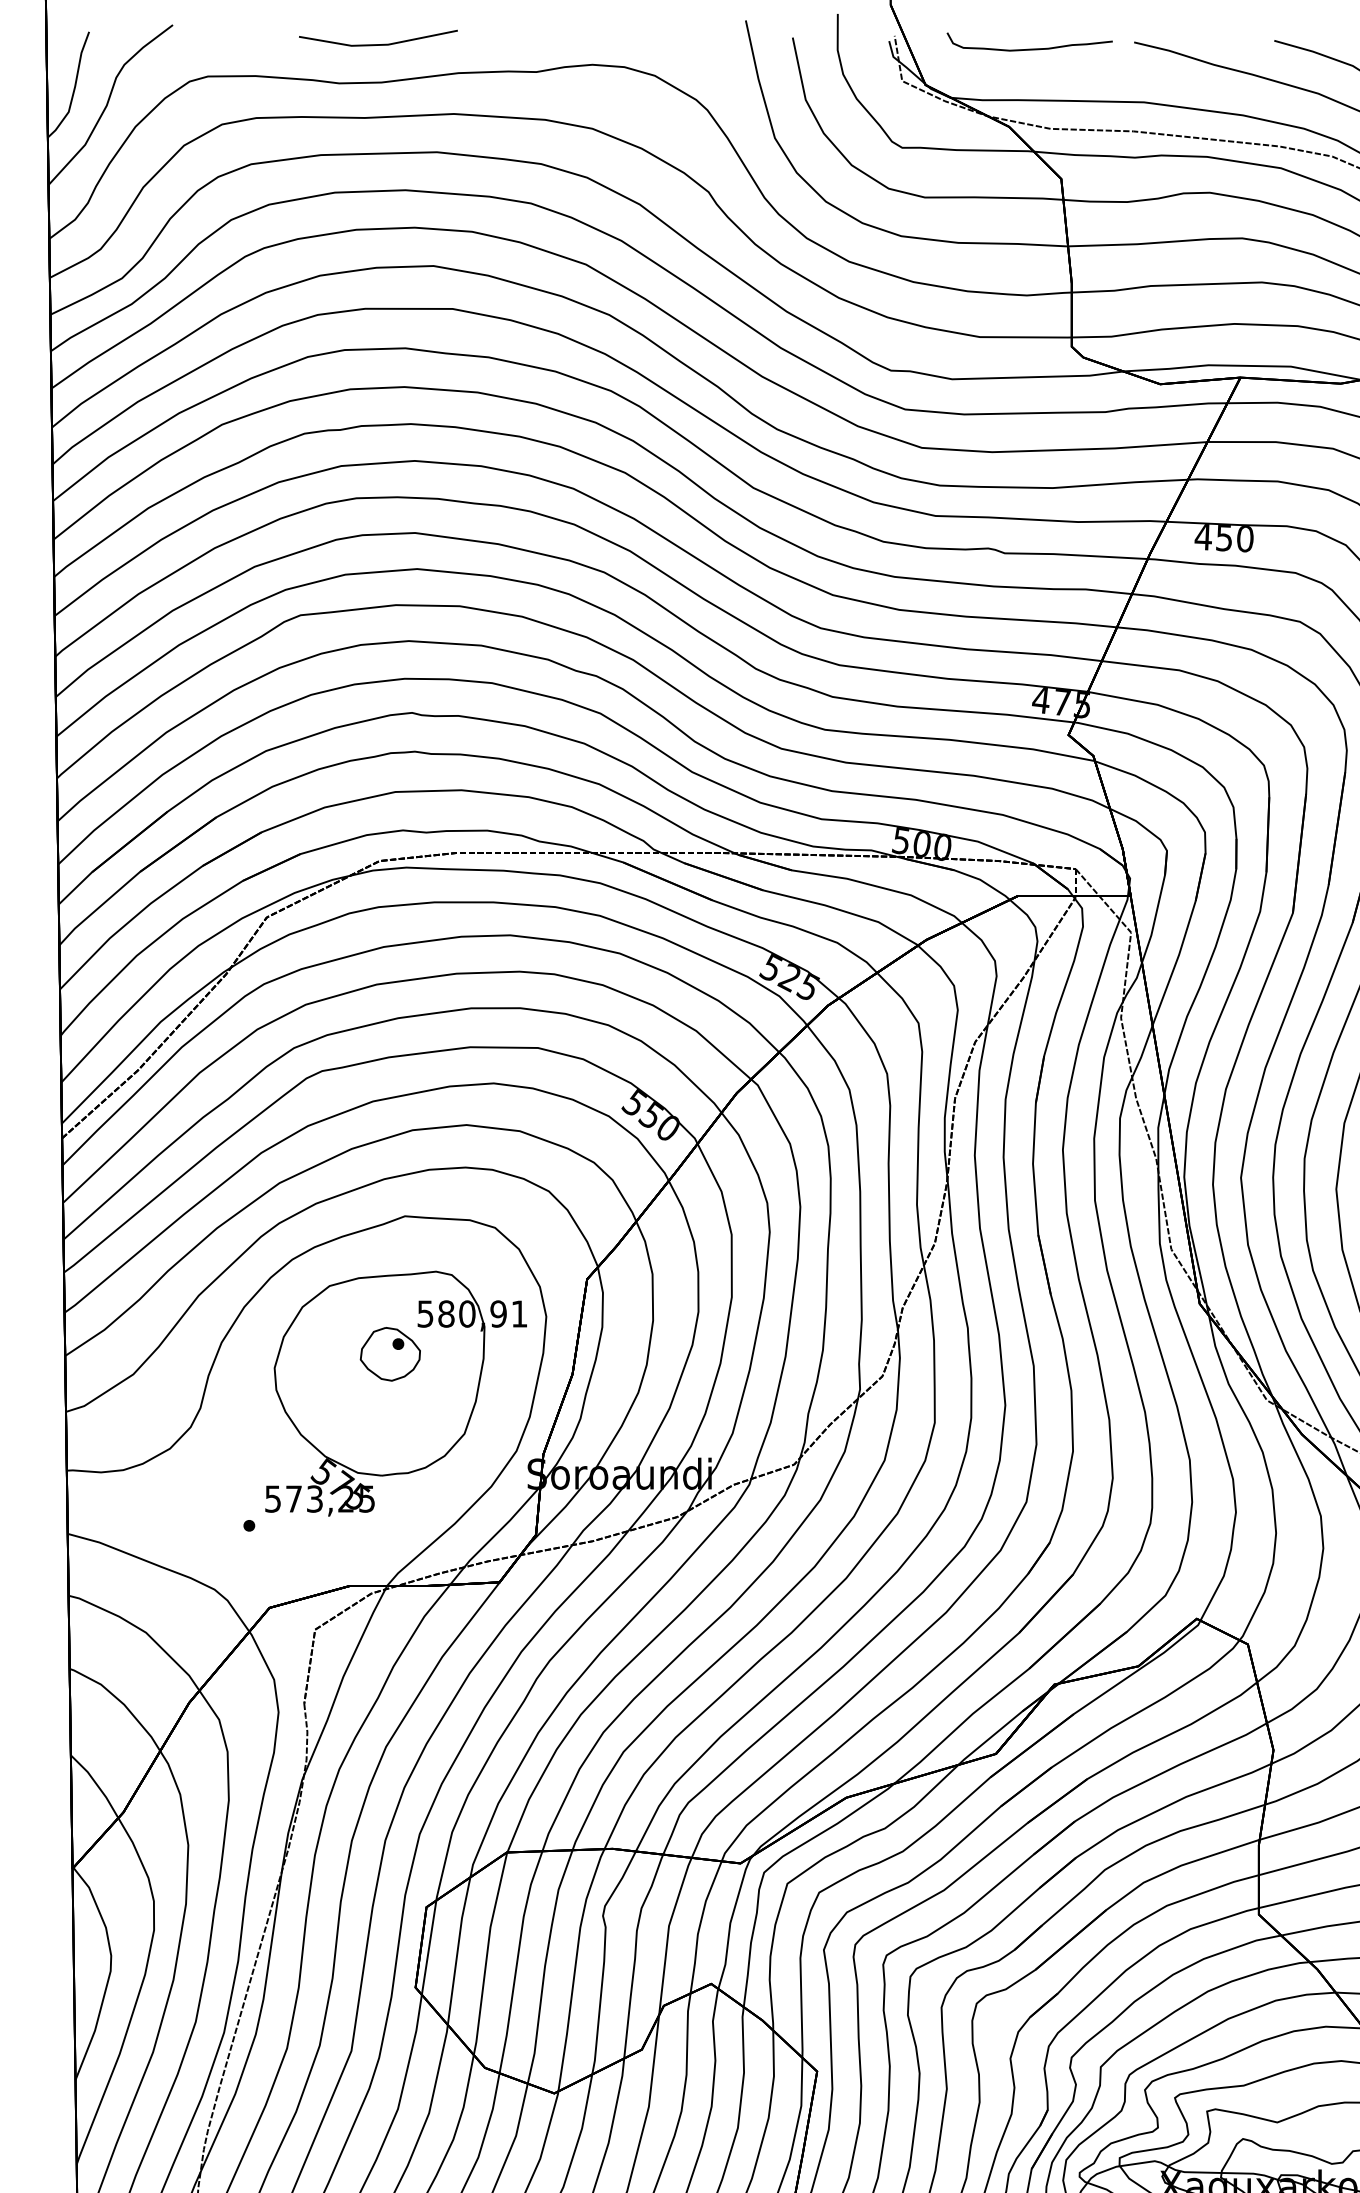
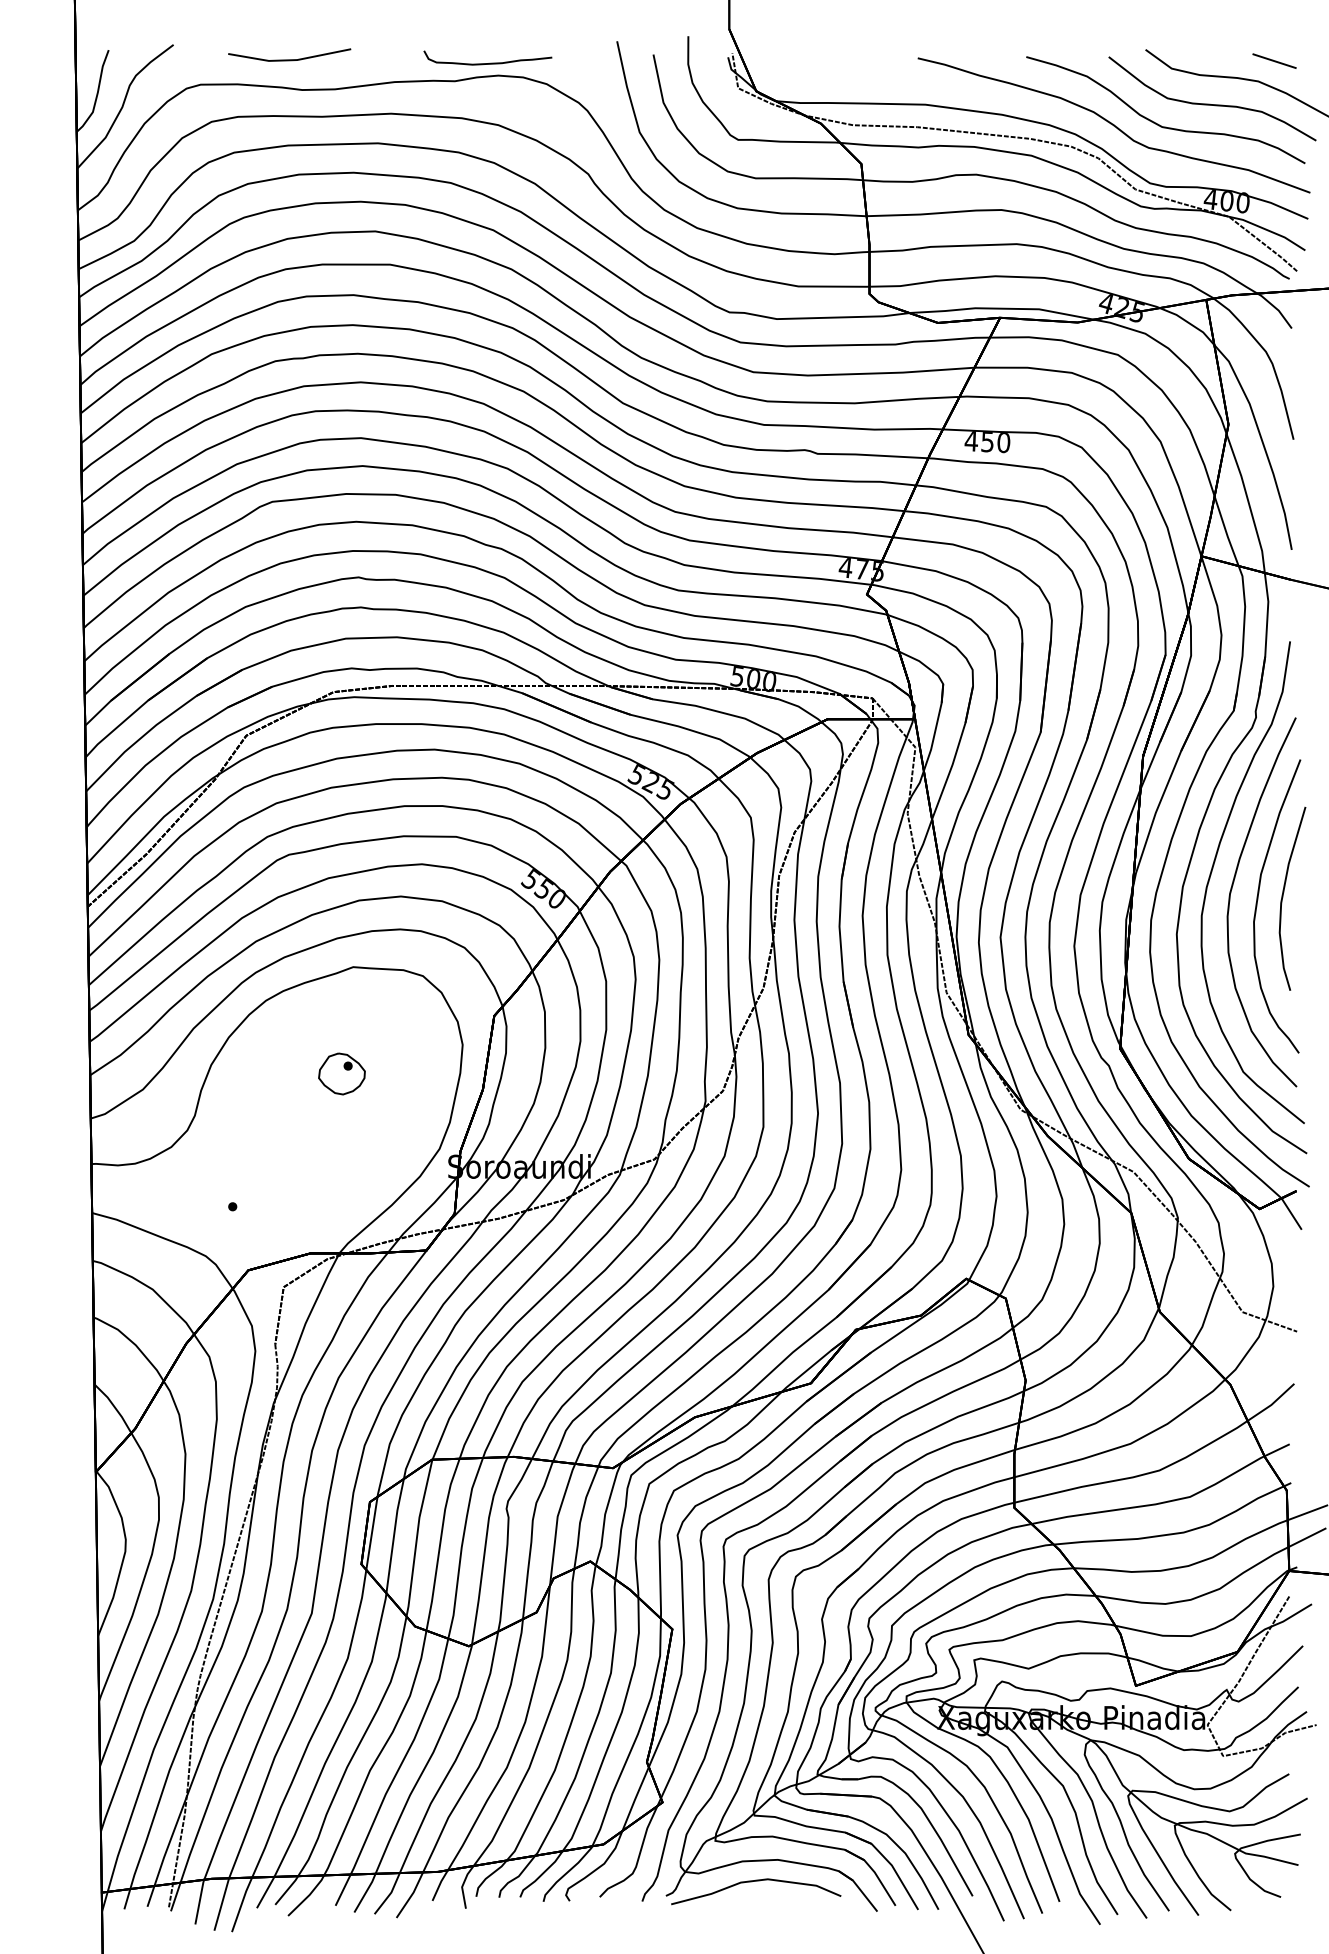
line: (378, 43) -> (289, 59), moved
curve: (1031, 47) -> (489, 62), moved
part: (396, 1393) -> (346, 1104), removed

